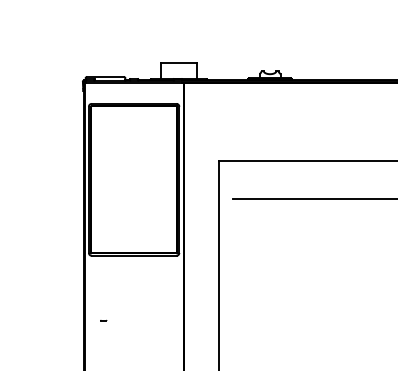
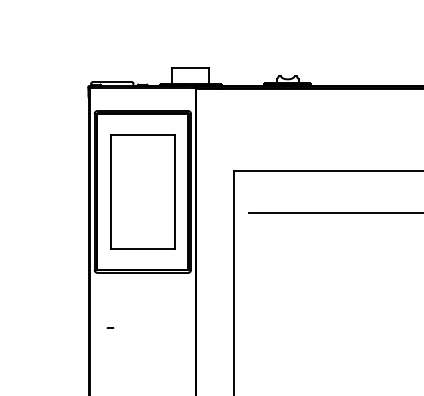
part: (133, 179) -> (142, 191), added
part: (103, 320) -> (110, 327), moved

